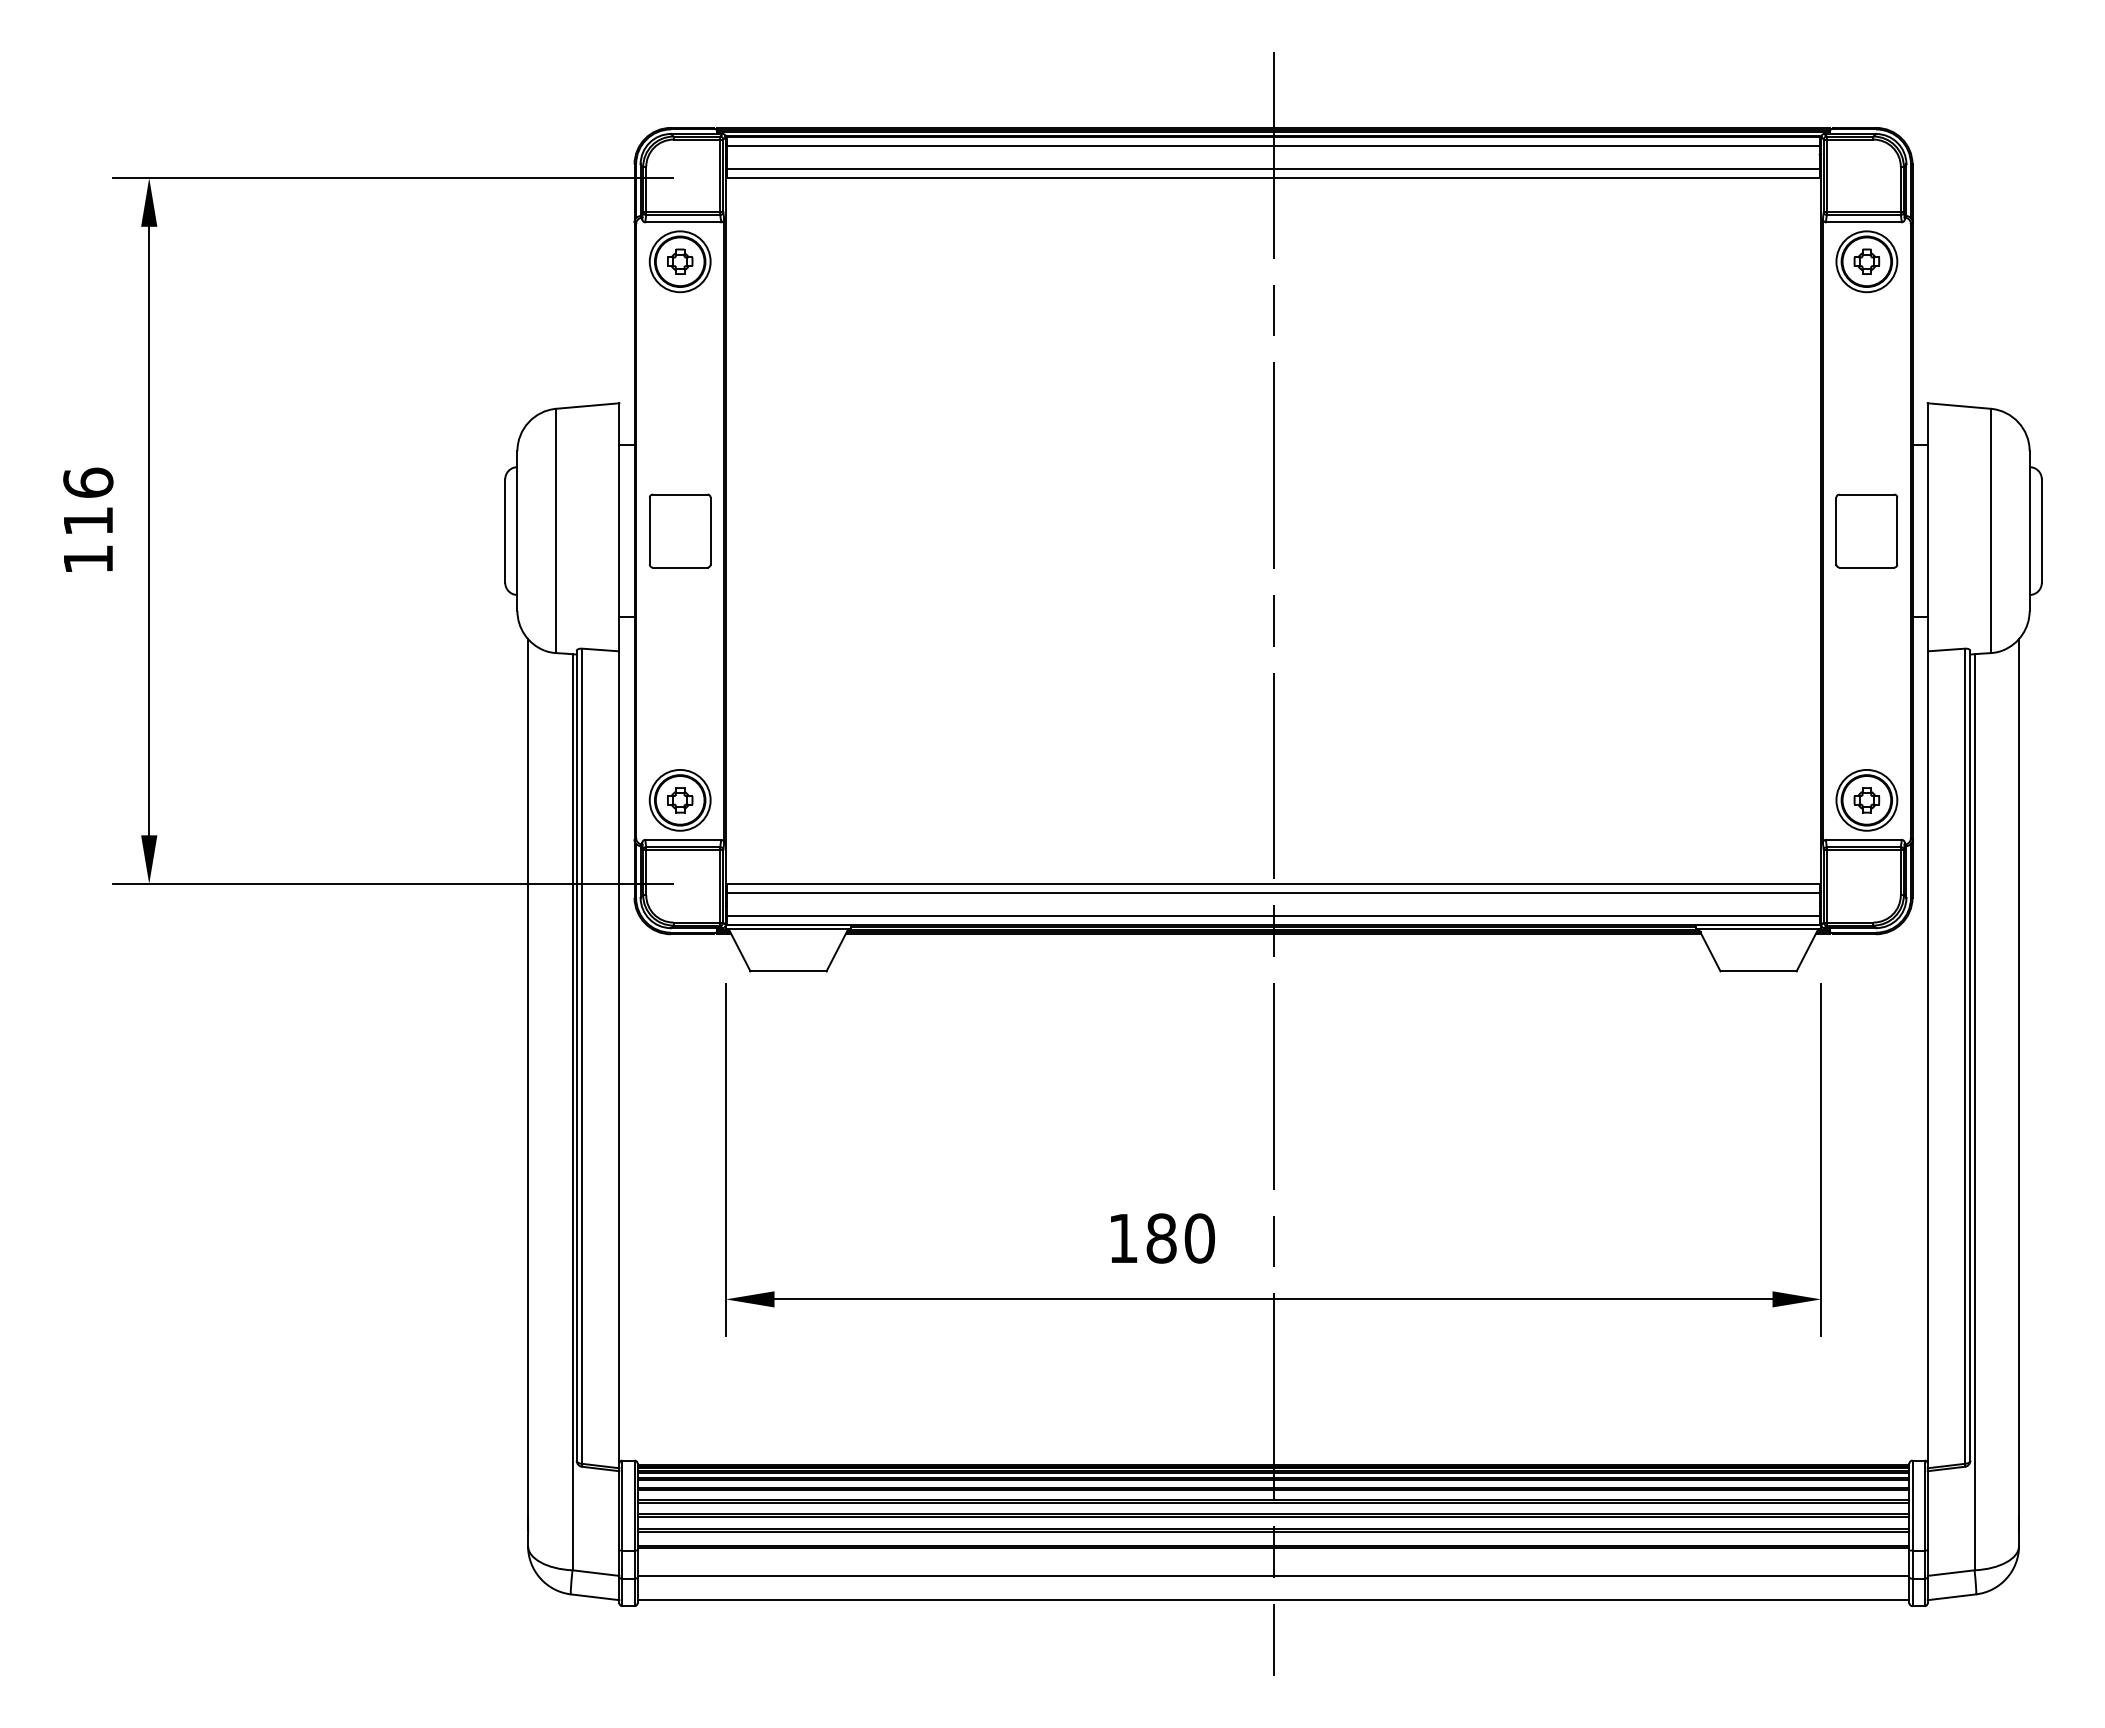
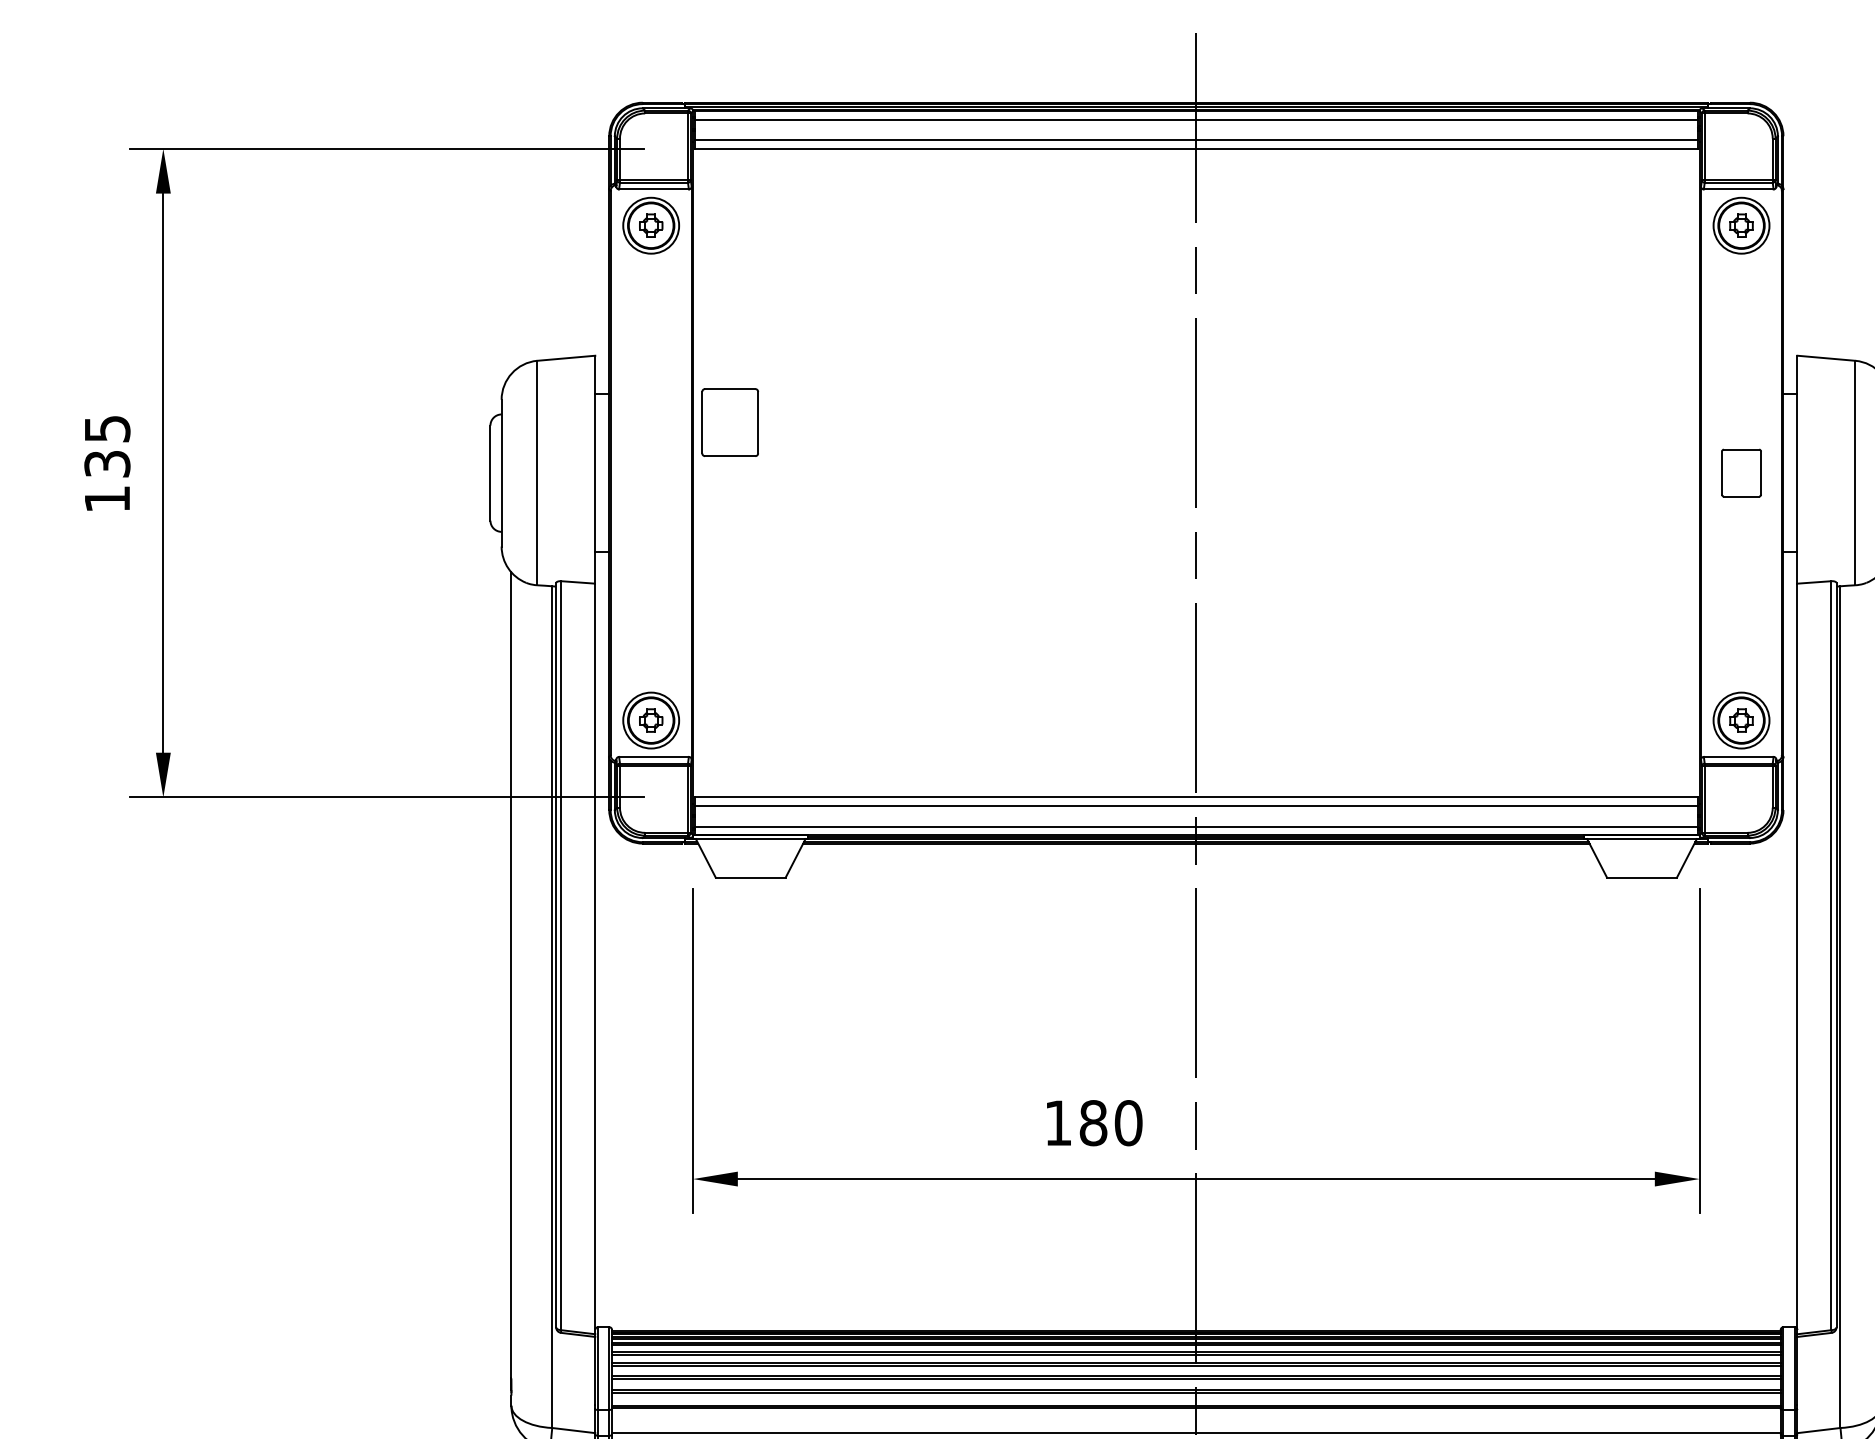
text: (88, 501) -> (107, 445), 116 -> 135
part: (680, 530) -> (730, 422), moved
part: (1866, 530) -> (1741, 472), size x0.7

